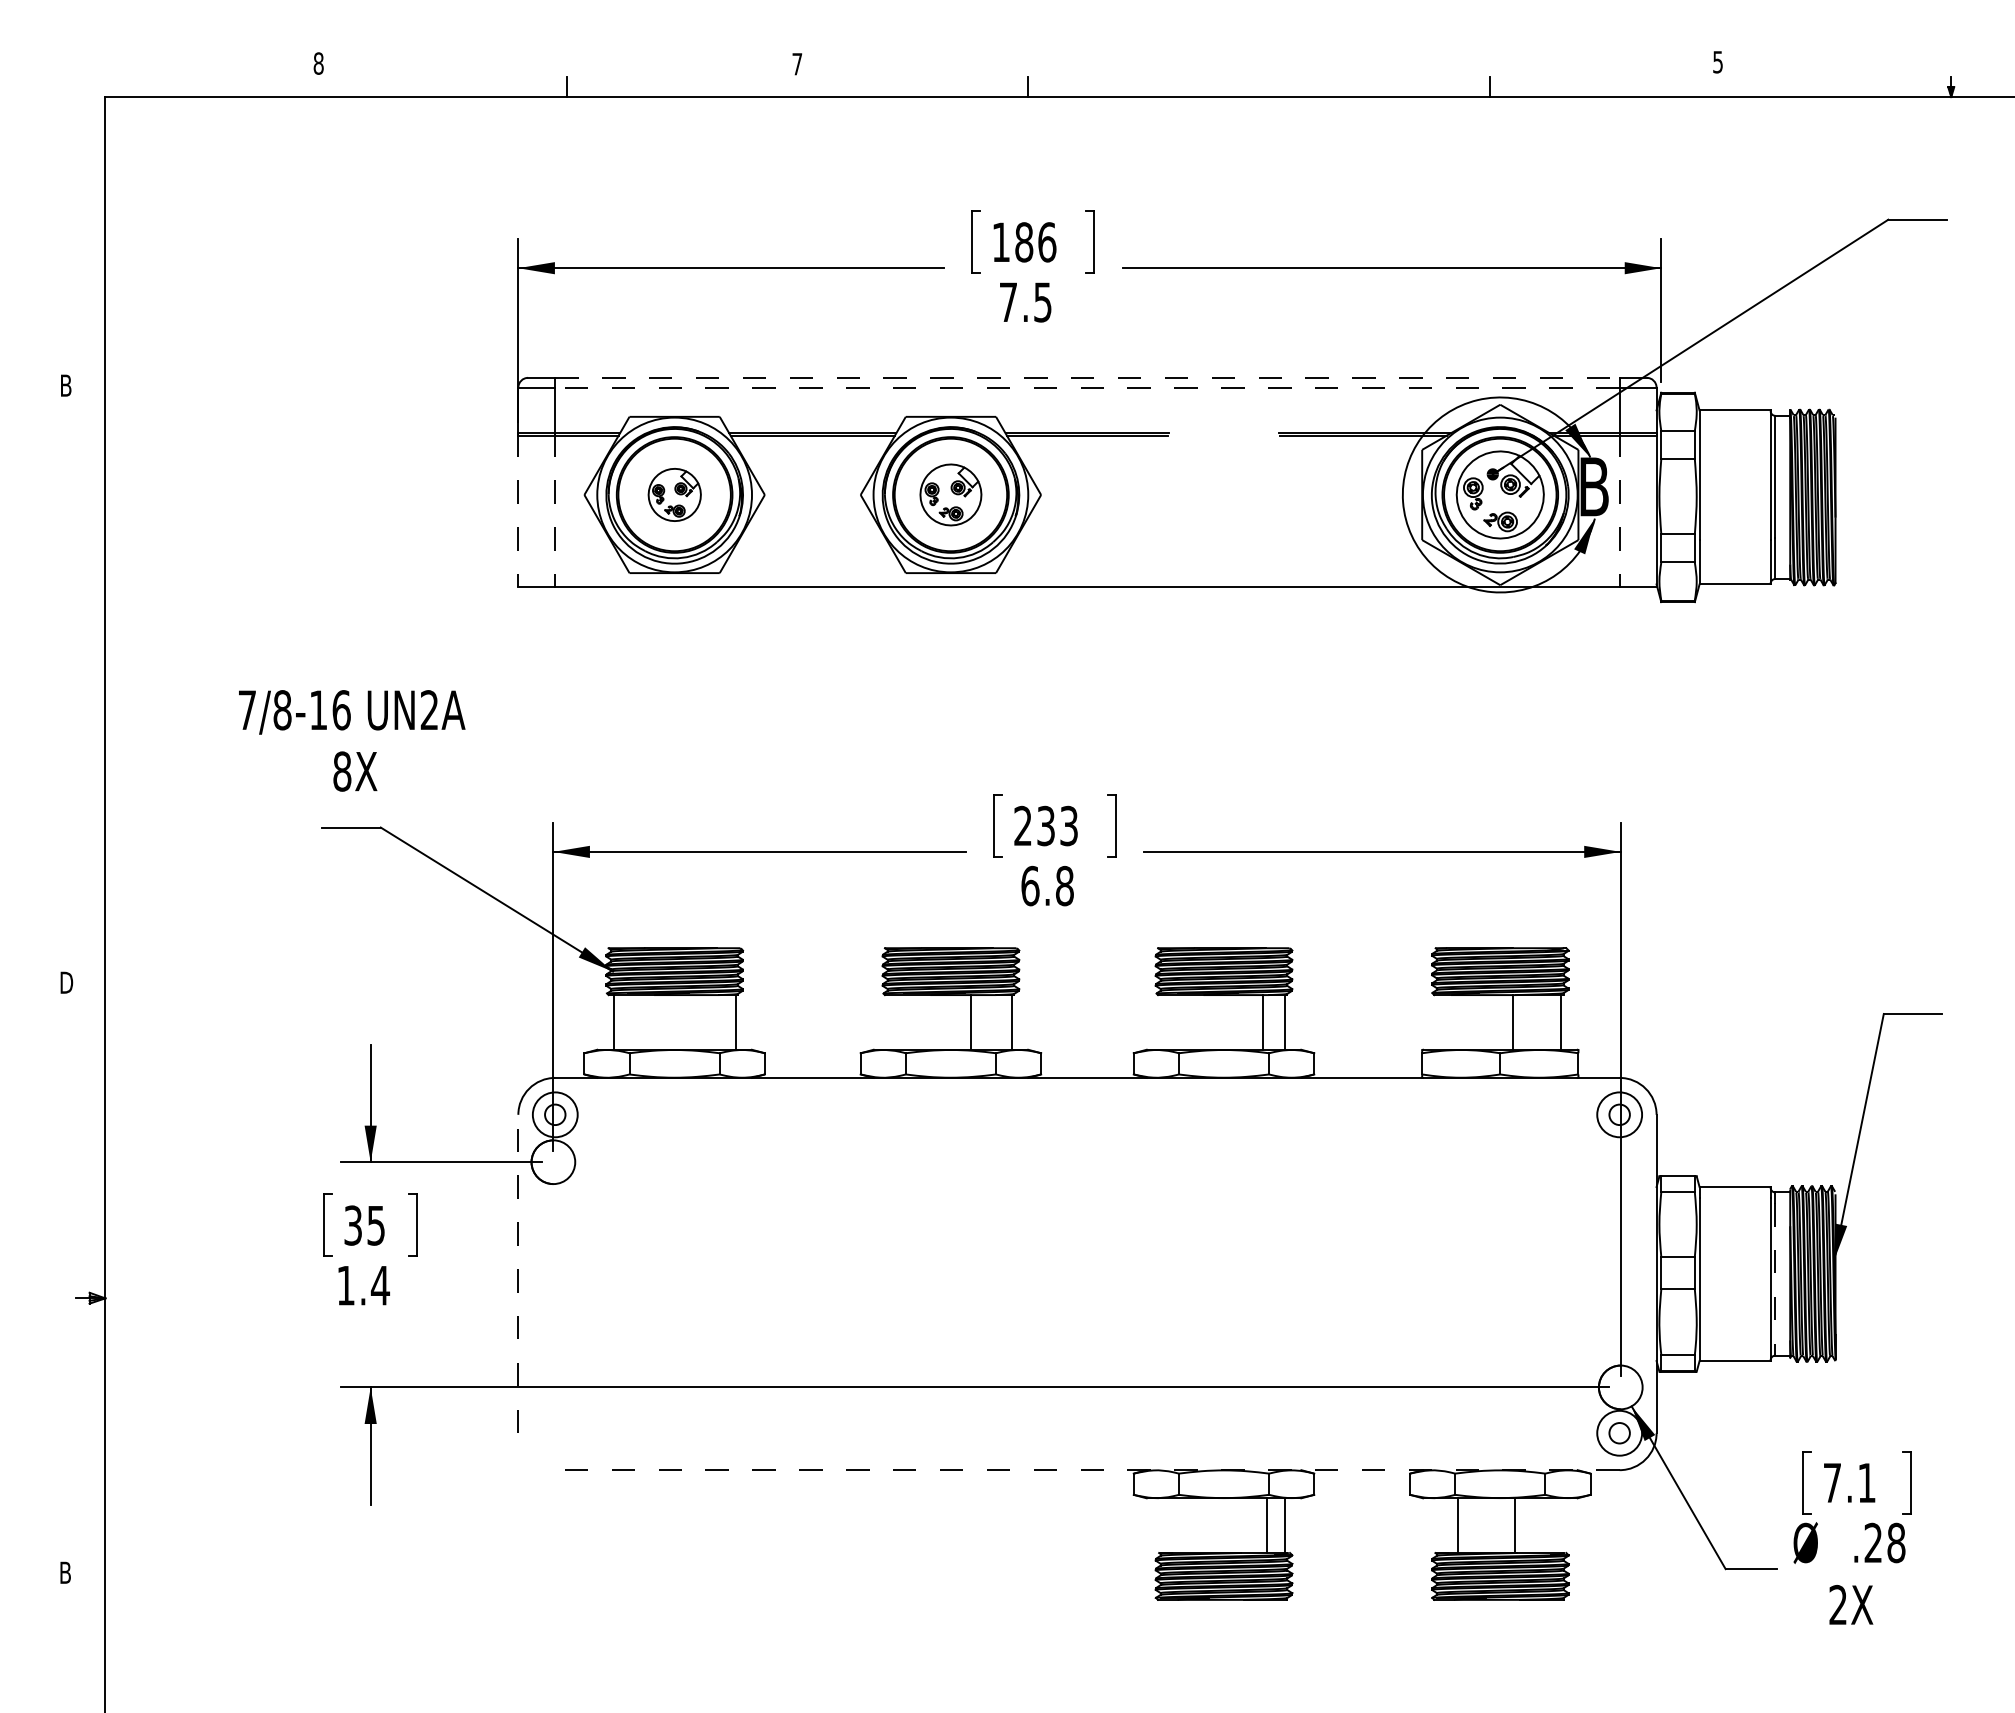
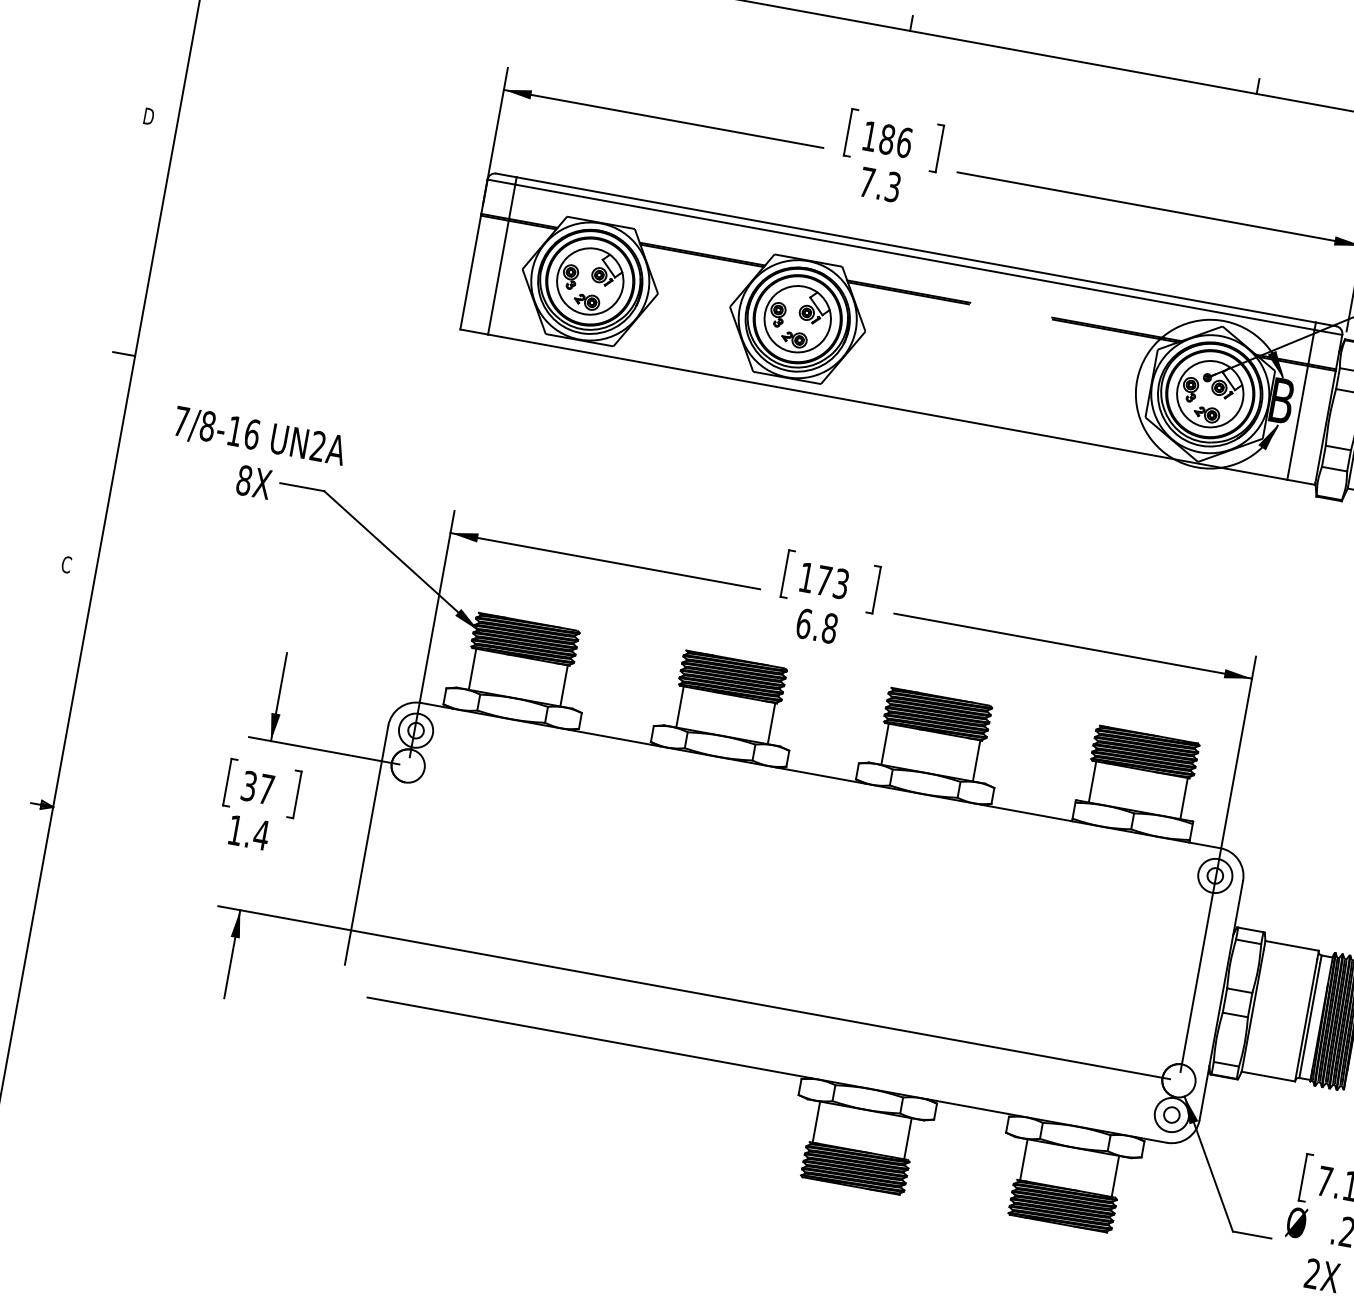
text: (1043, 301) -> (893, 186), 7.5 -> 7.3
line: (1087, 377) -> (916, 249), dashed -> solid
text: (68, 385) -> (150, 116), B -> D
line: (1086, 387) -> (914, 257), dashed -> solid
part: (674, 494) -> (590, 281), size x1.67
part: (950, 494) -> (797, 318), size x1.43
line: (518, 510) -> (470, 271), dashed -> solid
line: (555, 510) -> (498, 276), dashed -> solid
line: (1619, 510) -> (1297, 422), dashed -> solid
line: (90, 697) -> (124, 353), added
text: (352, 740) -> (256, 458), moved
text: (1034, 825) -> (815, 578), 233 -> 173
text: (66, 982) -> (67, 564), D -> C
line: (970, 1022) -> (679, 706), moved
line: (1263, 1022) -> (885, 744), moved
line: (1513, 1022) -> (1092, 782), moved
text: (375, 1225) -> (265, 789), 35 -> 37
line: (518, 1273) -> (366, 844), dashed -> solid
line: (1775, 1279) -> (1309, 1020), dashed -> solid
line: (1086, 1470) -> (766, 1070), dashed -> solid
line: (1267, 1525) -> (816, 1122), moved
line: (1458, 1525) -> (1115, 1176), moved
line: (1515, 1525) -> (1023, 1159), moved

